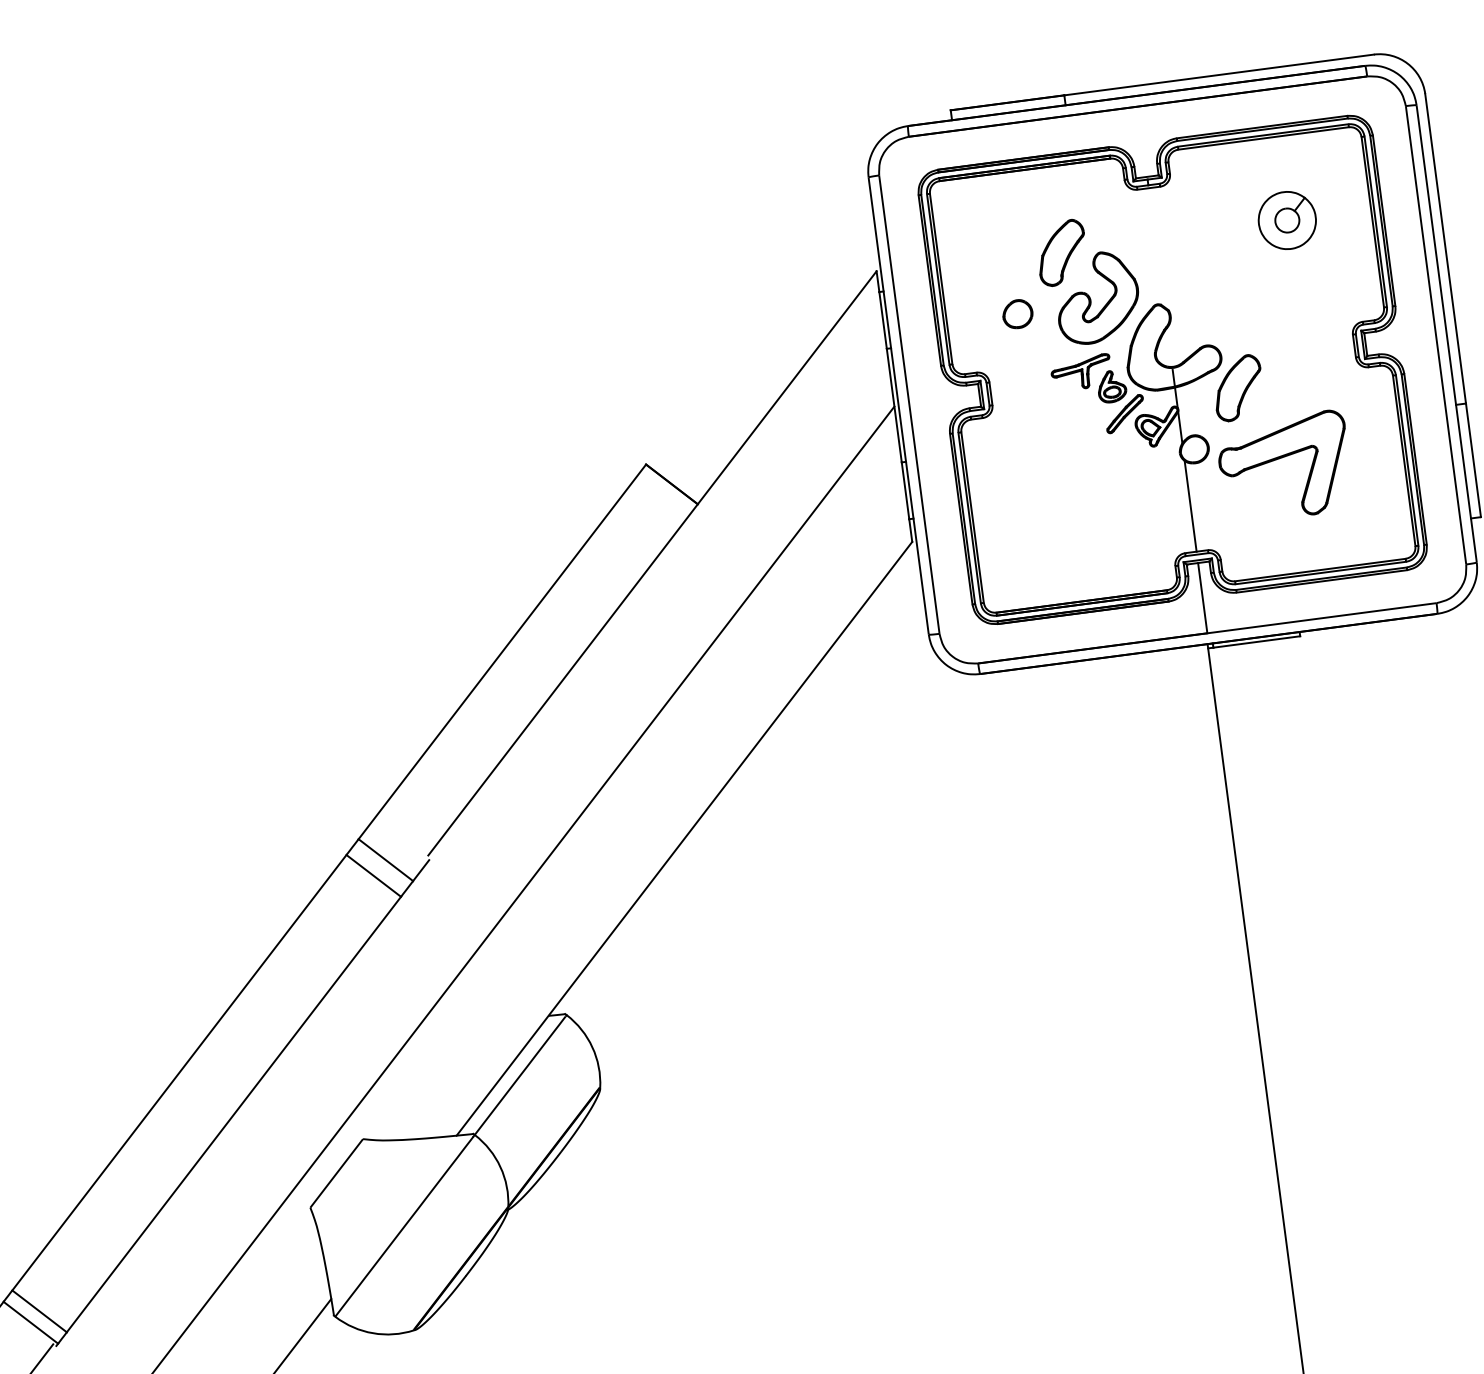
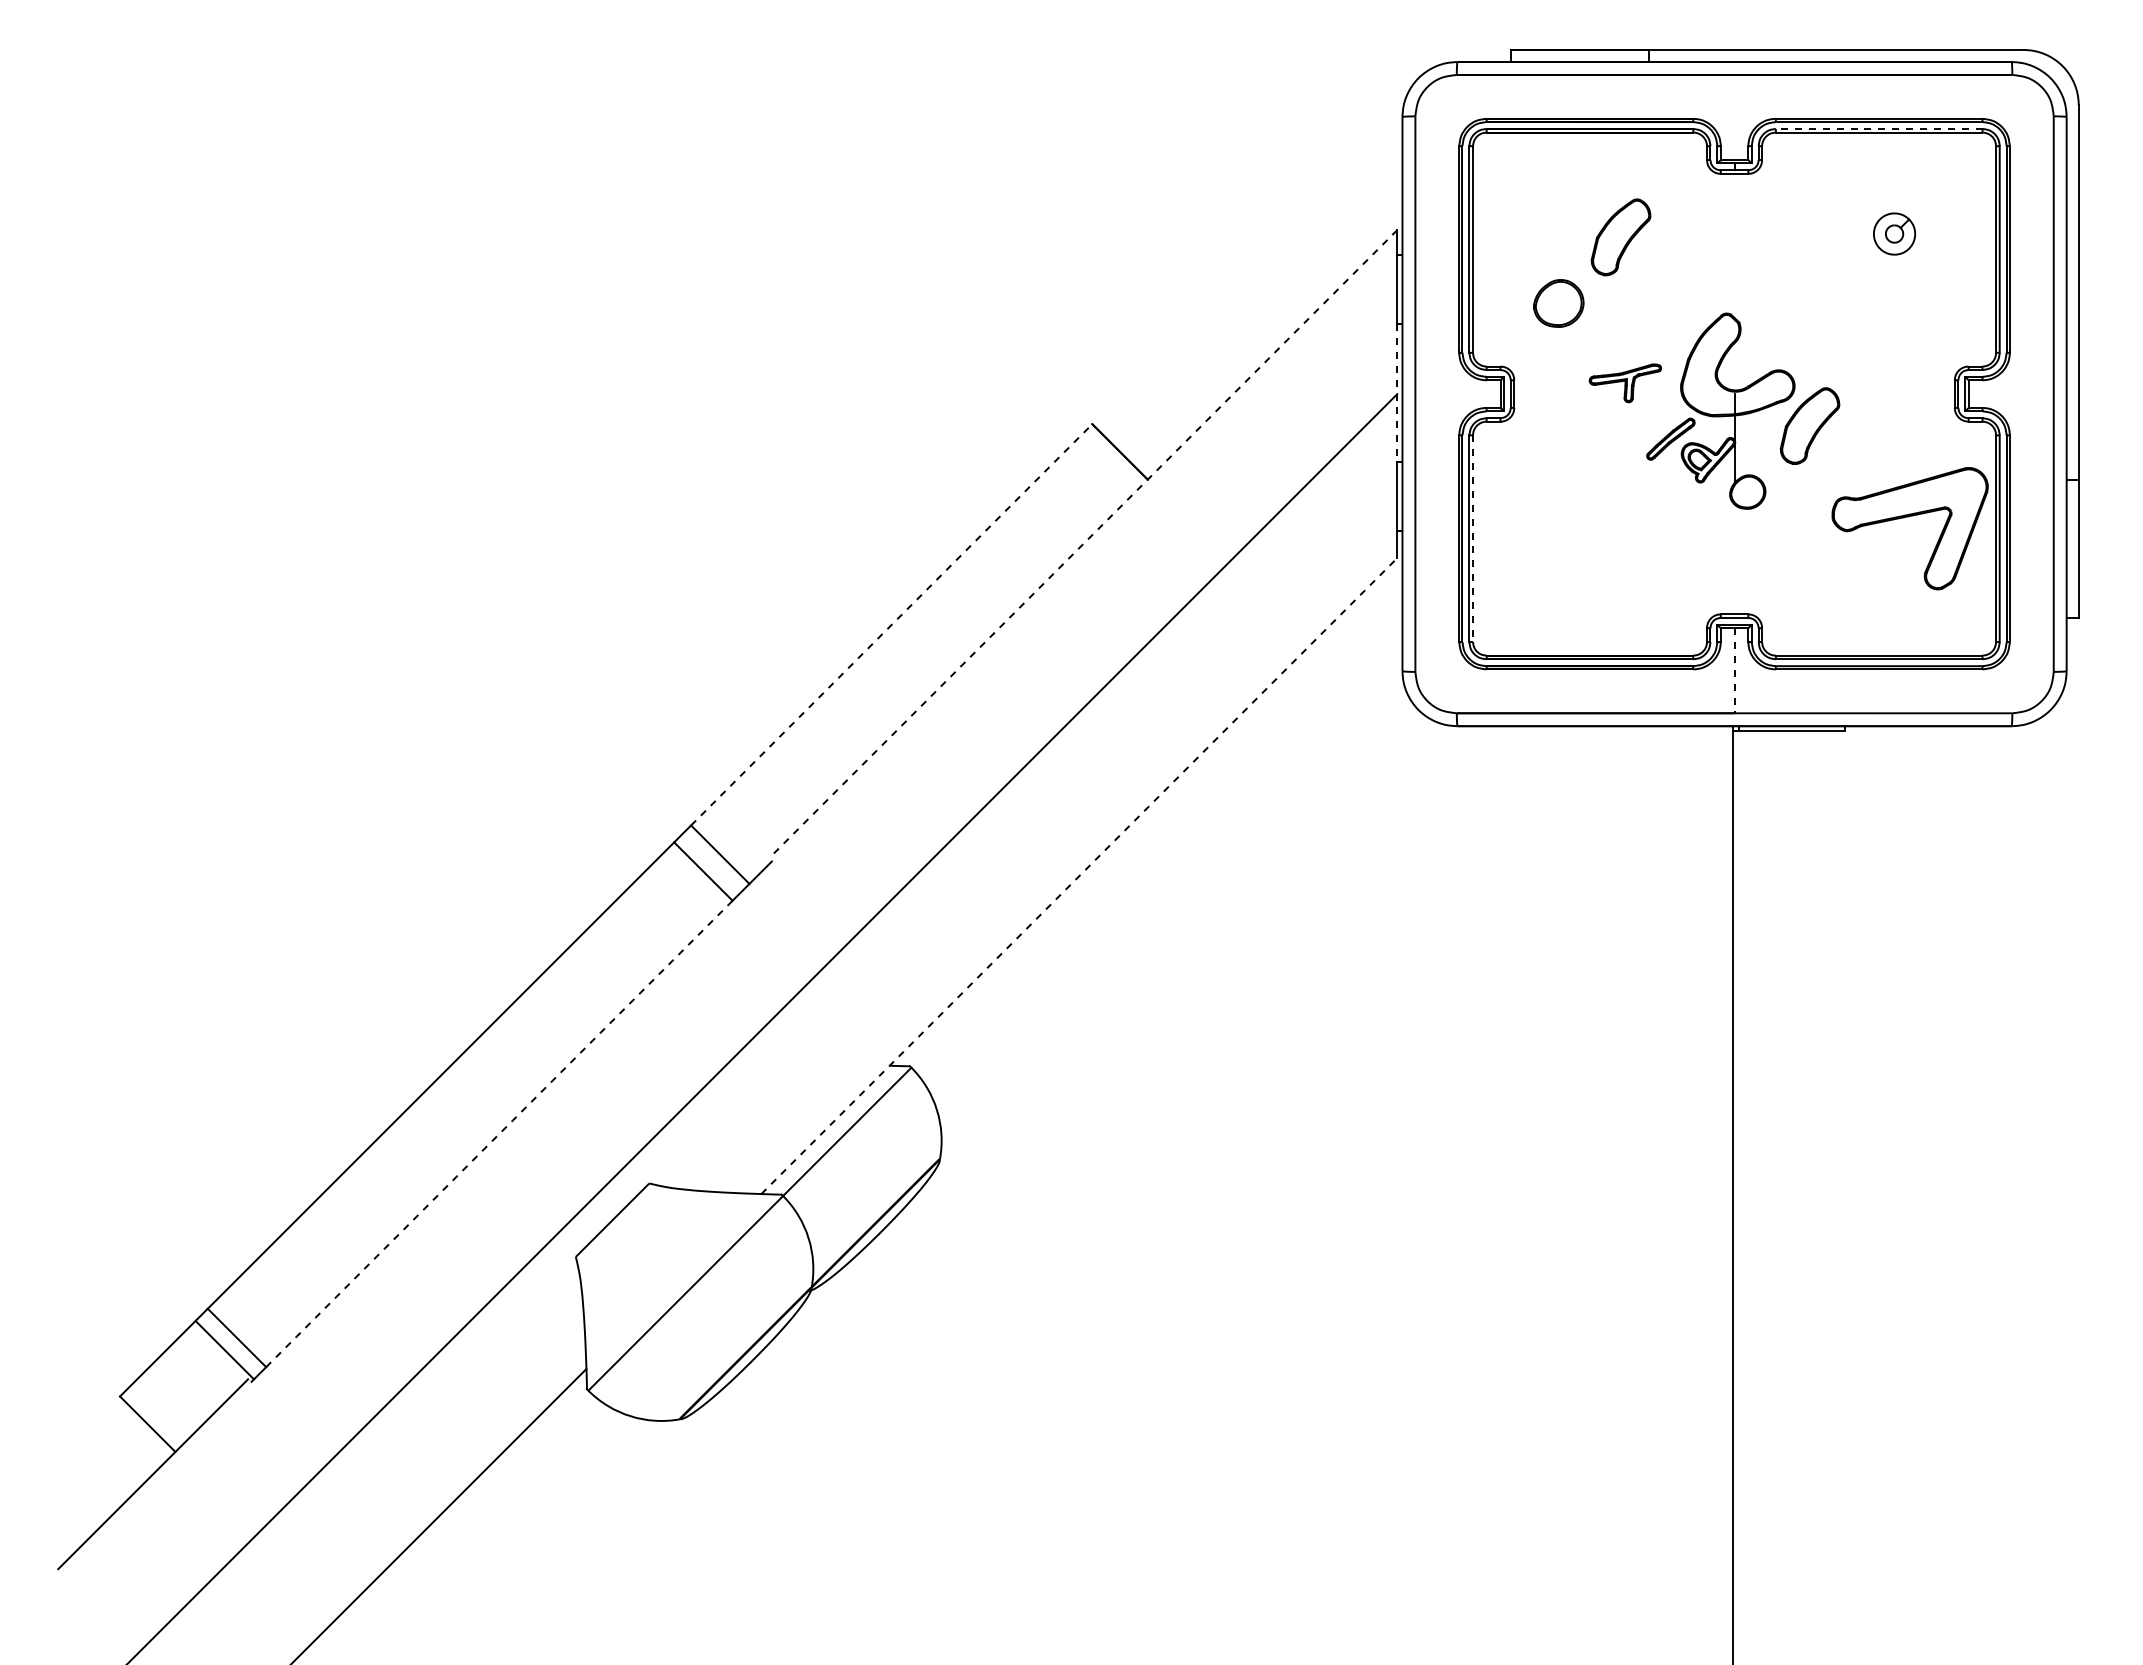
line: (1262, 135) -> (1878, 128), solid -> dashed
part: (1287, 220) -> (1894, 233), size x0.6
part: (1091, 298) -> (1648, 296), removed
part: (1017, 313) -> (1558, 302), size x1.4
part: (1111, 385) -> (1659, 403), removed
line: (894, 405) -> (1397, 392), solid -> dashed
part: (1282, 458) -> (1908, 517), moved
line: (1190, 506) -> (1734, 559), removed
line: (973, 518) -> (1473, 539), solid -> dashed
line: (652, 563) -> (1084, 543), solid -> dashed
line: (1202, 598) -> (1734, 670), solid -> dashed
line: (502, 651) -> (891, 624), solid -> dashed
line: (684, 839) -> (1079, 876), solid -> dashed
line: (233, 1114) -> (499, 1133), solid -> dashed

